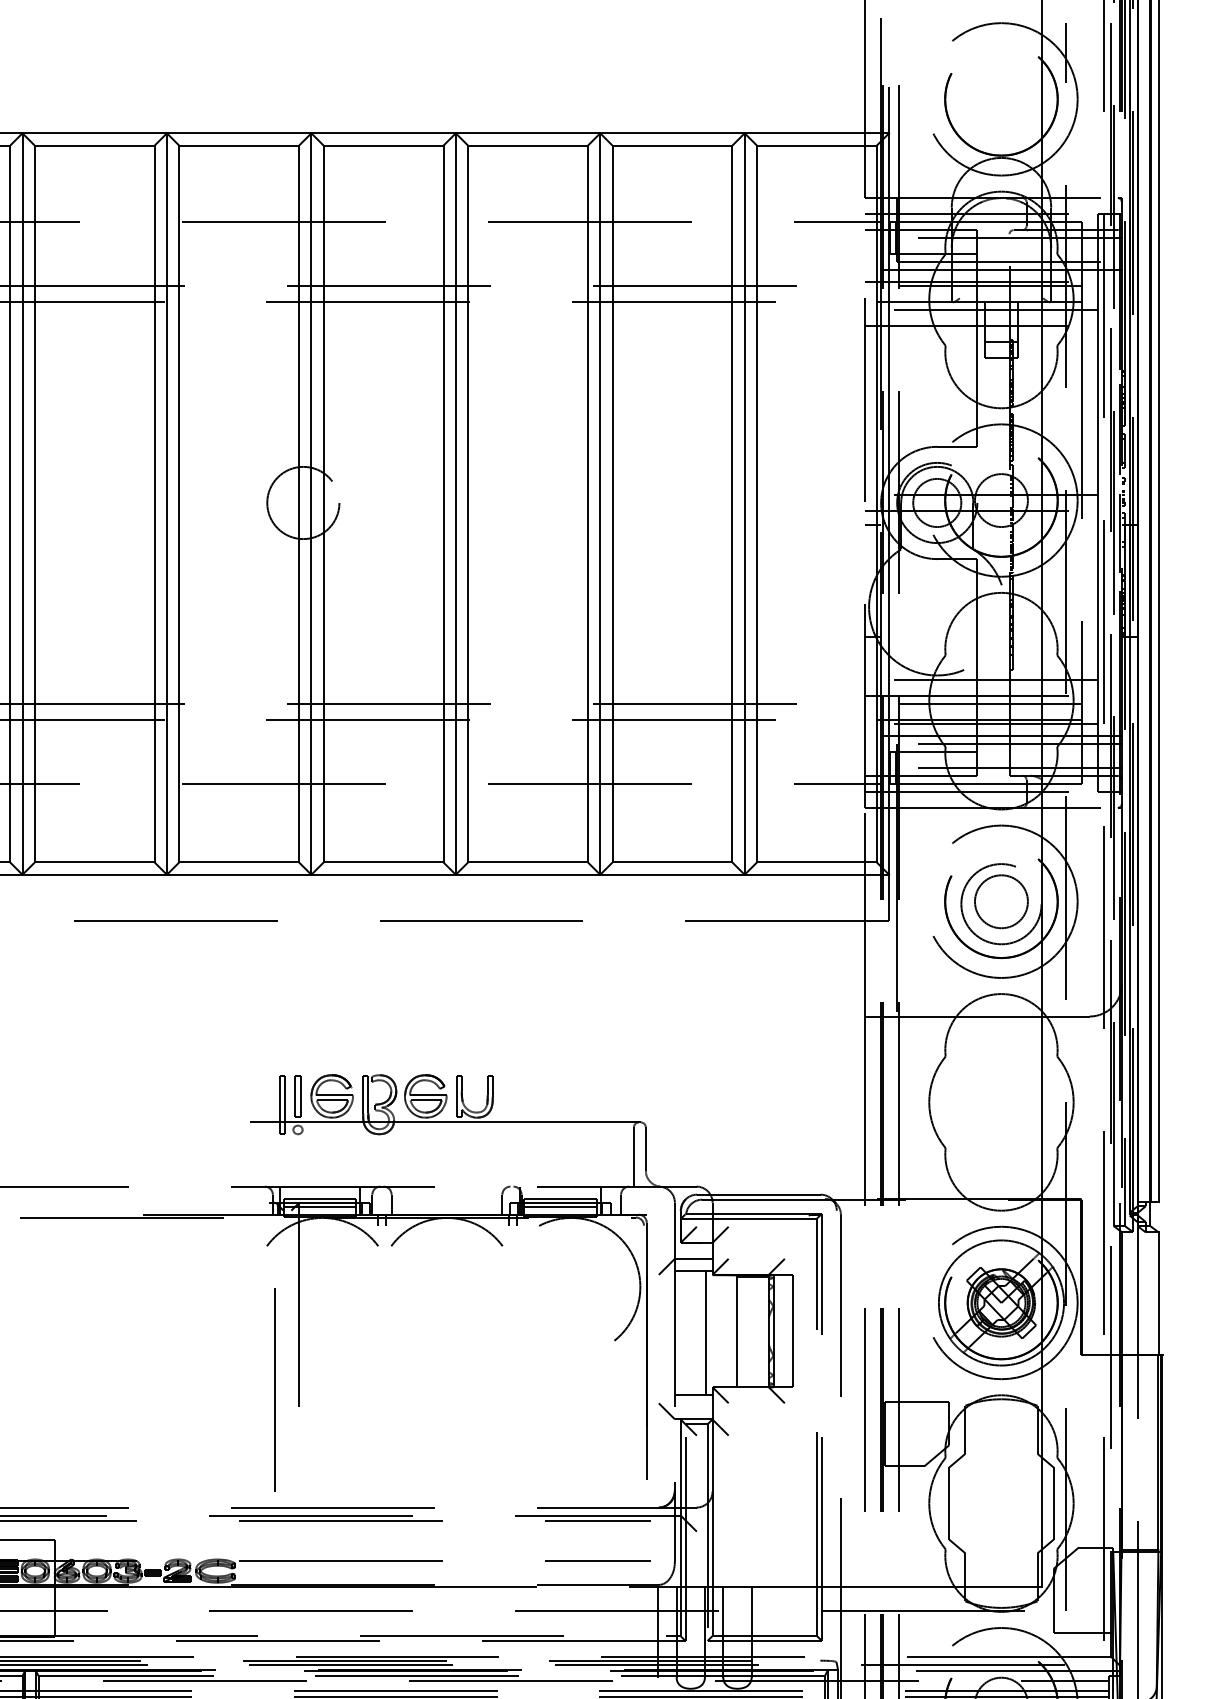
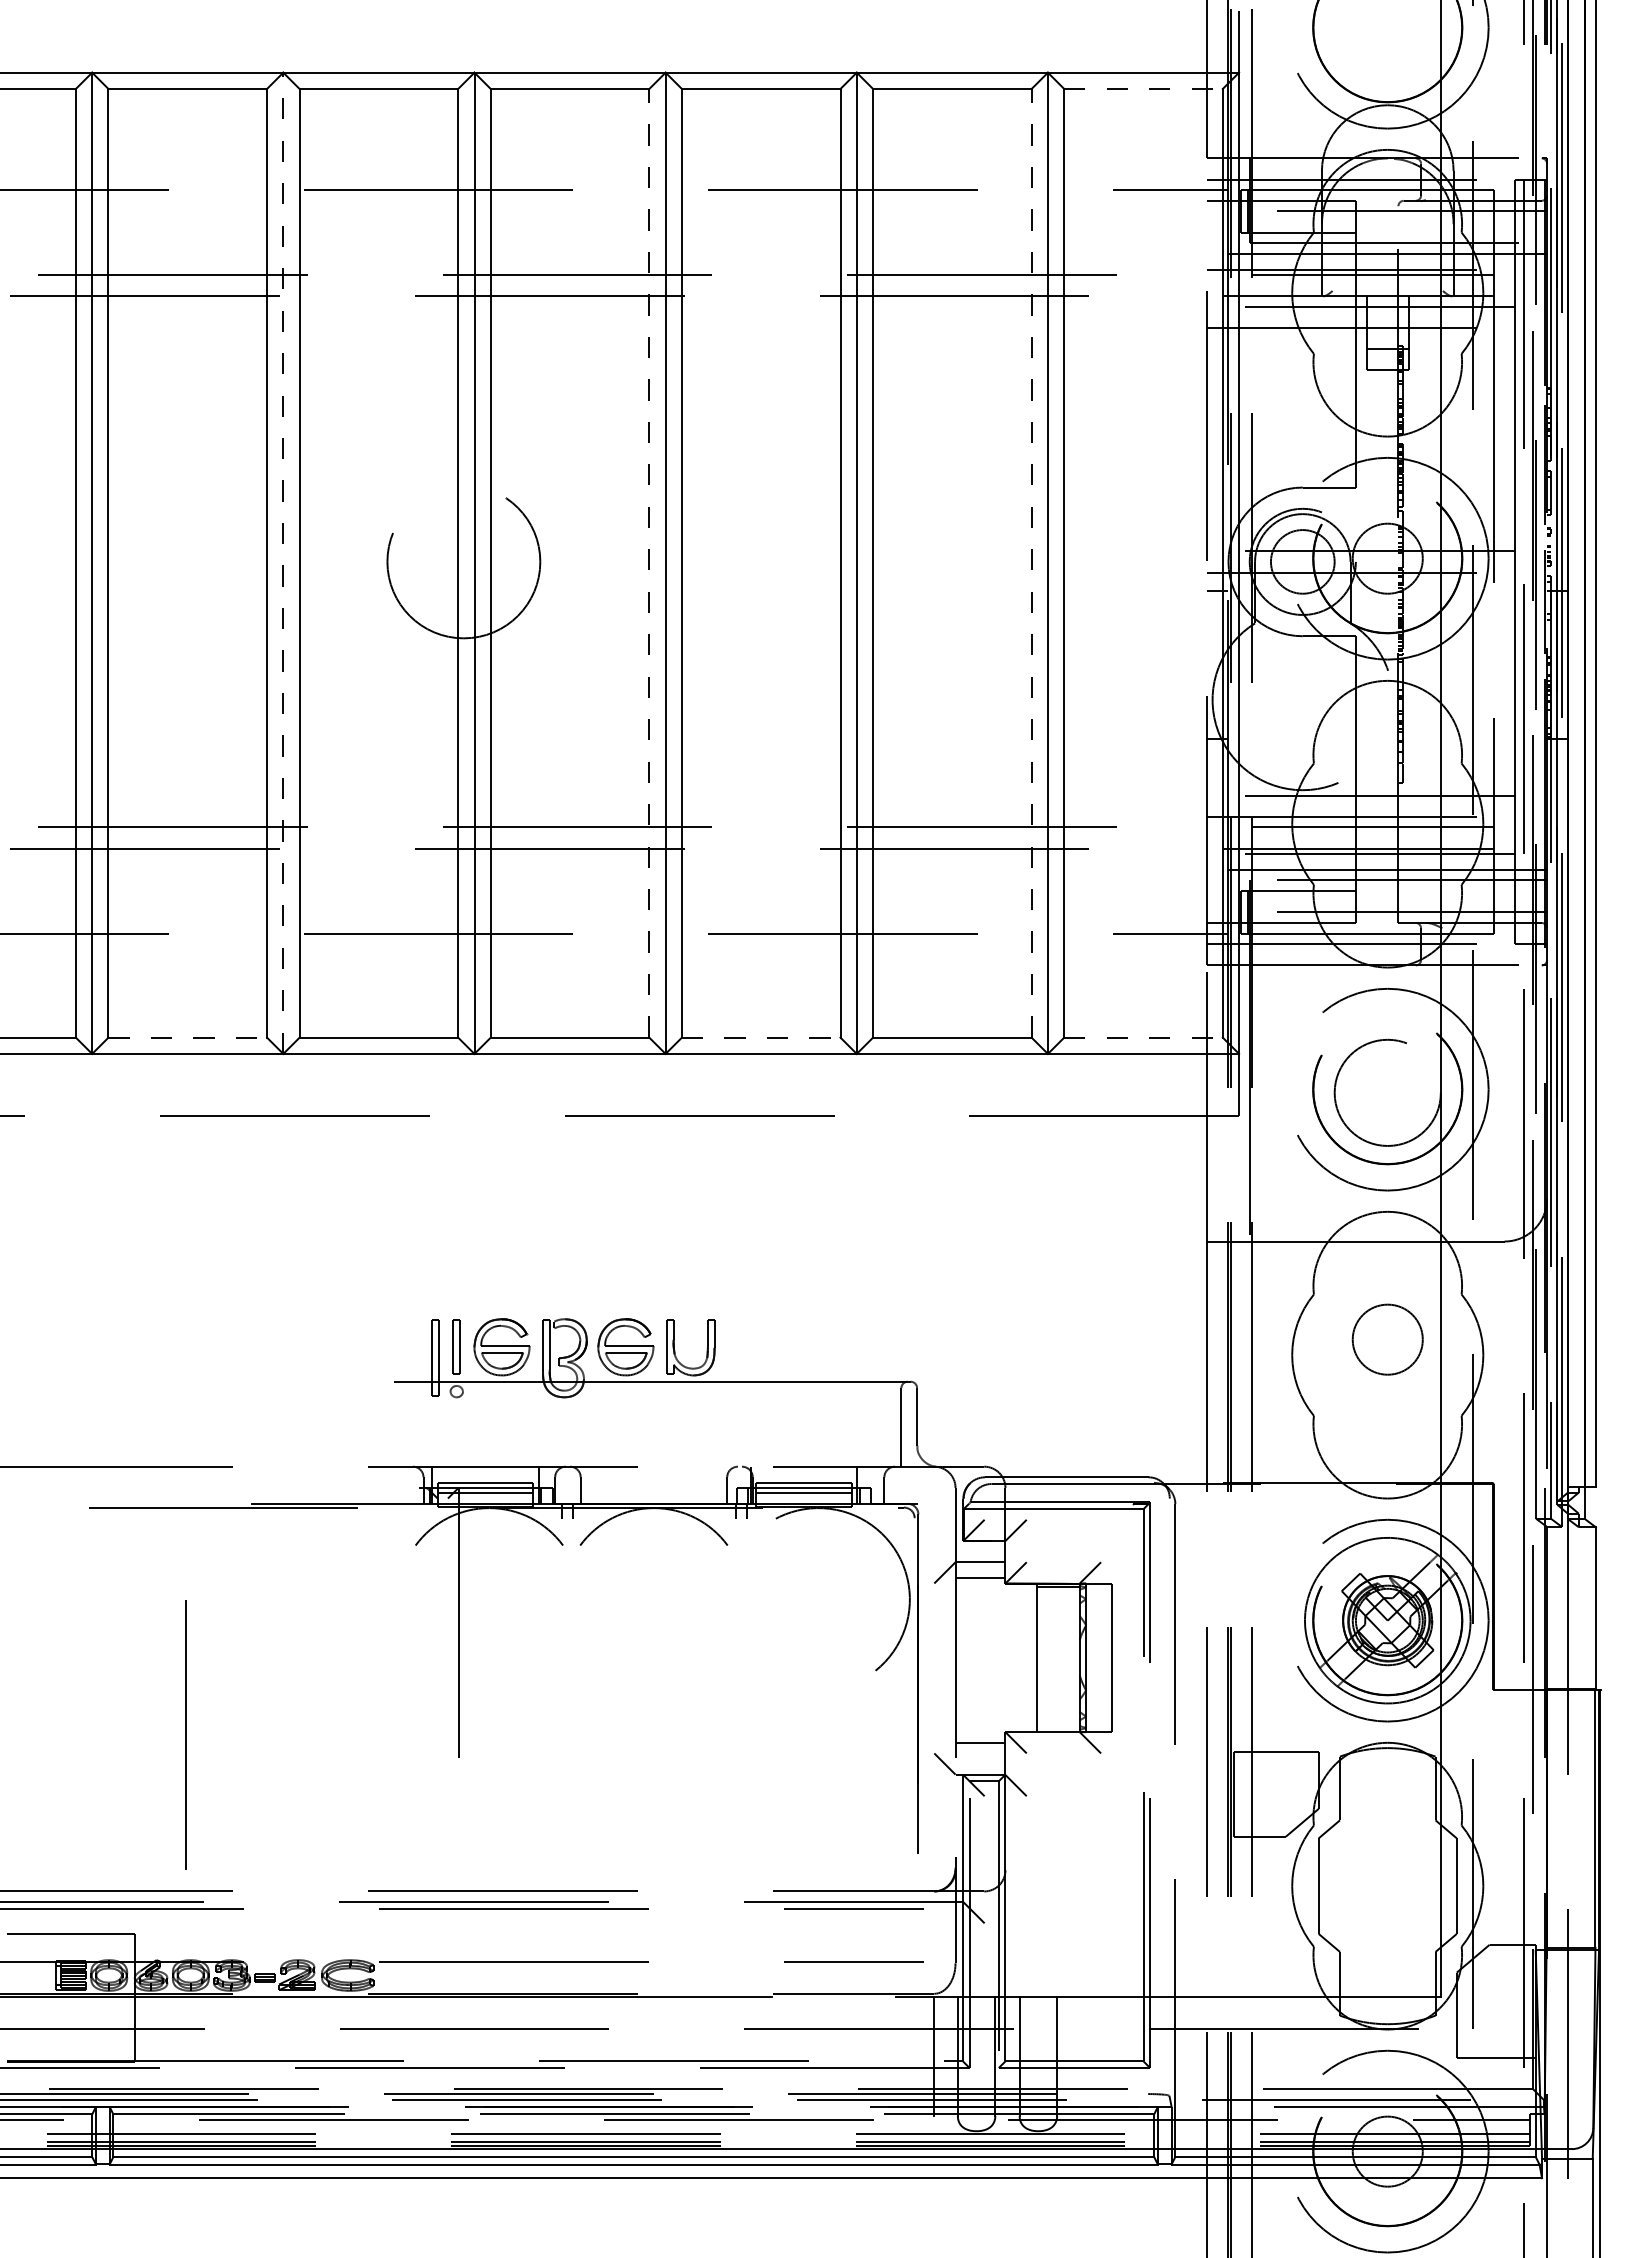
line: (817, 145) -> (1144, 88), solid -> dashed
circle: (303, 502) -> (463, 561), size x1.6
line: (443, 503) -> (649, 562), solid -> dashed
line: (732, 503) -> (1031, 562), solid -> dashed
line: (167, 504) -> (283, 563), solid -> dashed
line: (95, 862) -> (188, 1037), solid -> dashed
line: (528, 862) -> (761, 1037), solid -> dashed
line: (817, 862) -> (1144, 1037), solid -> dashed
circle: (1001, 901) -> (1387, 1339), moved
line: (705, 1333) -> (996, 1660), removed
line: (275, 1388) -> (185, 1734), moved

